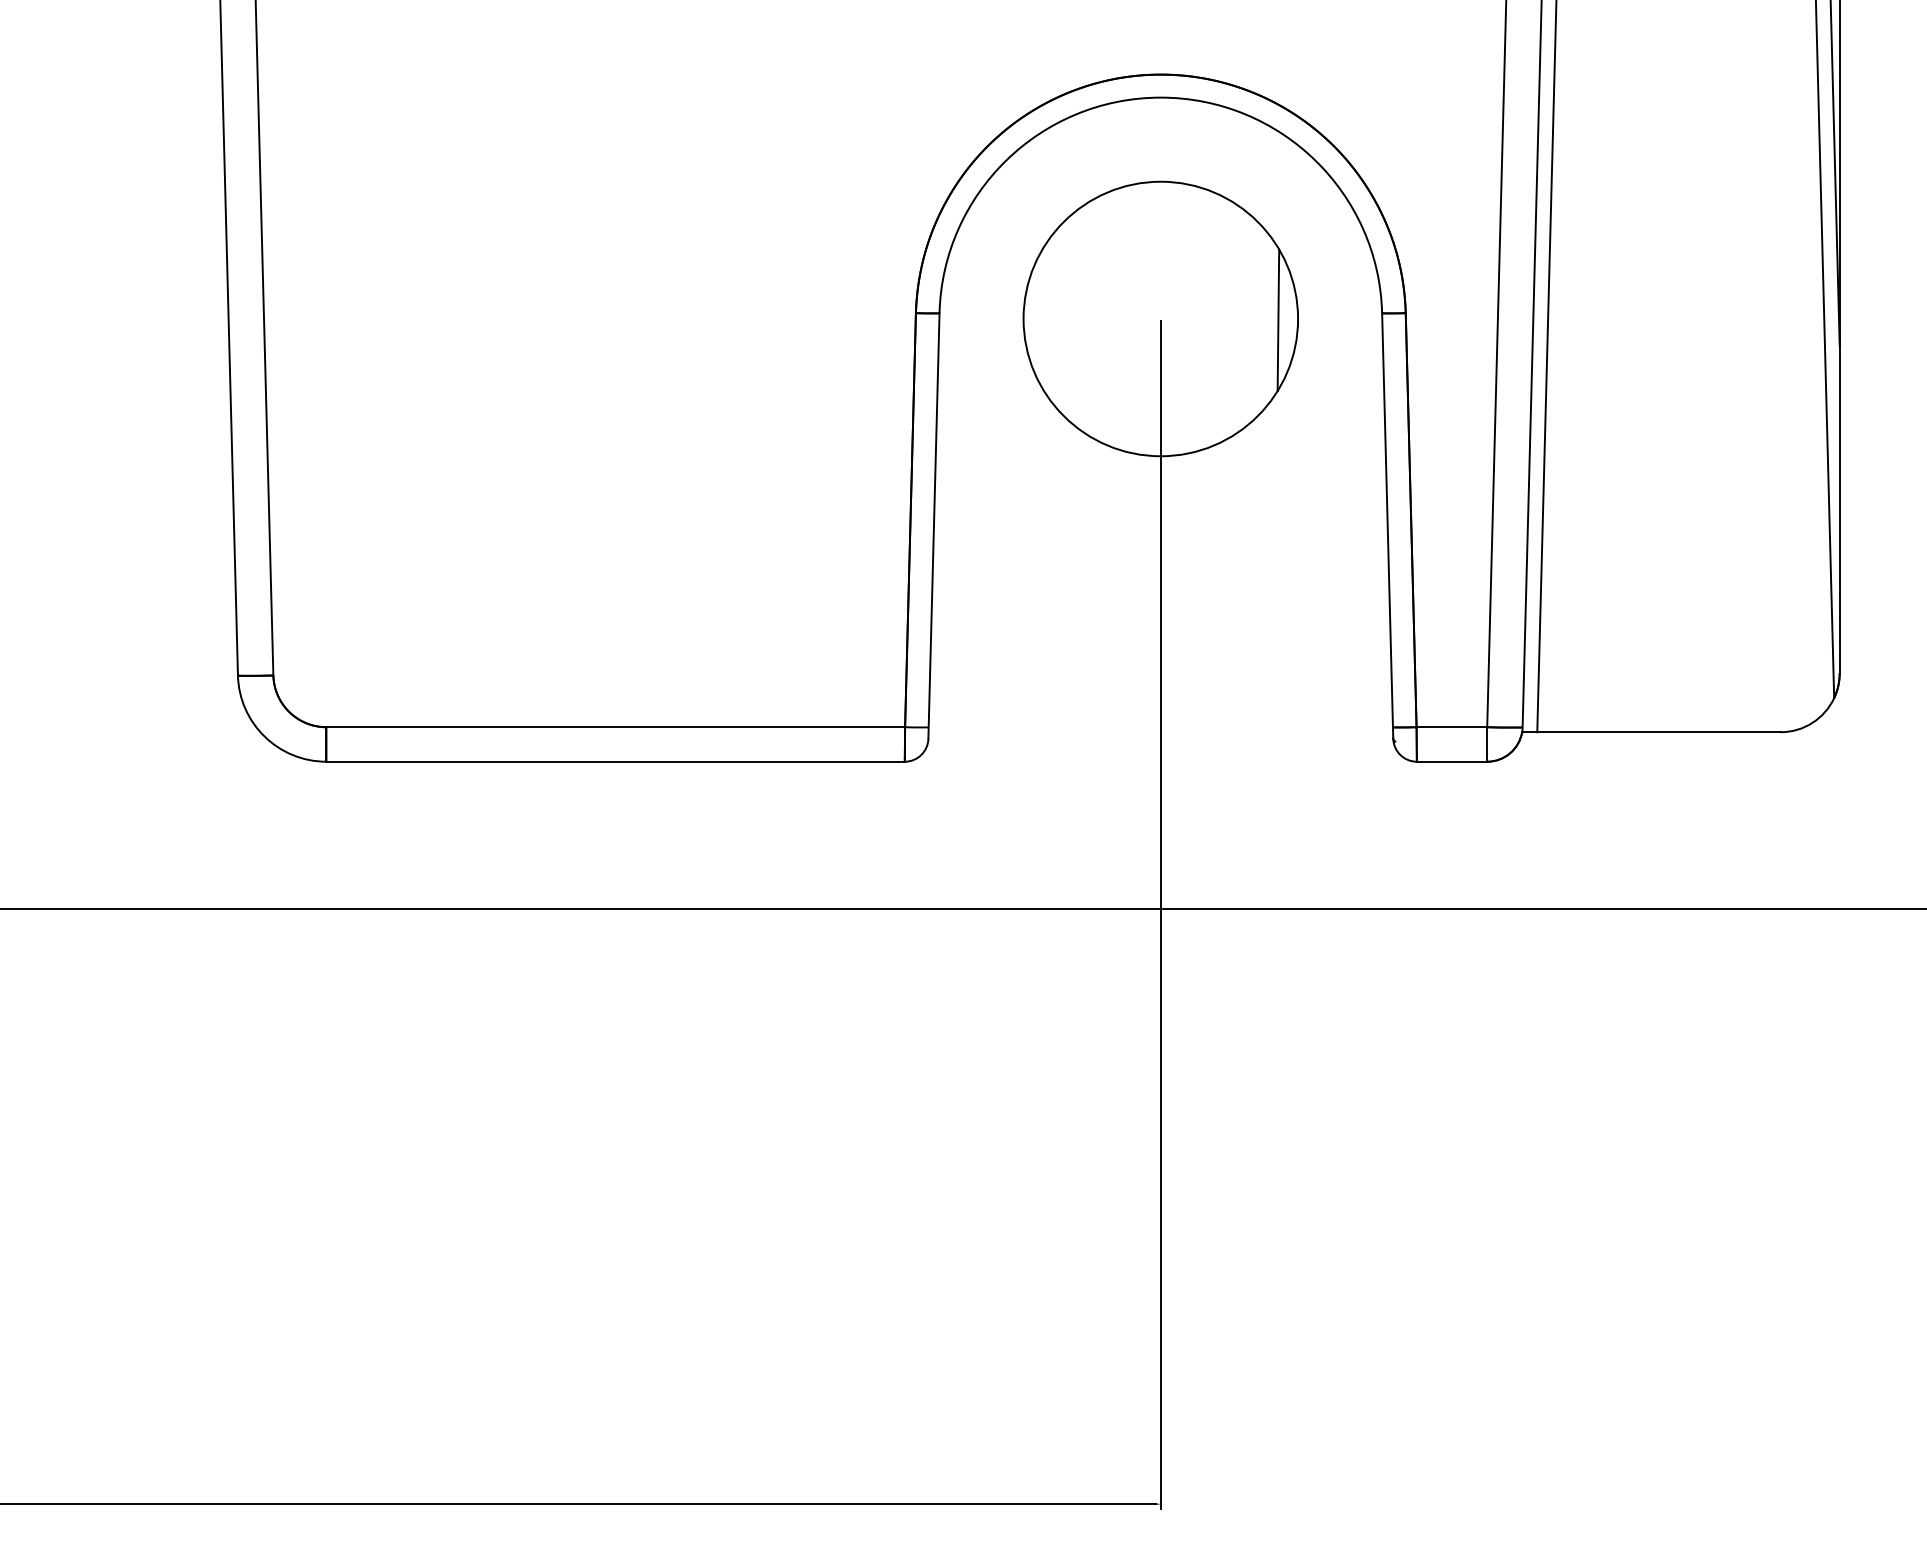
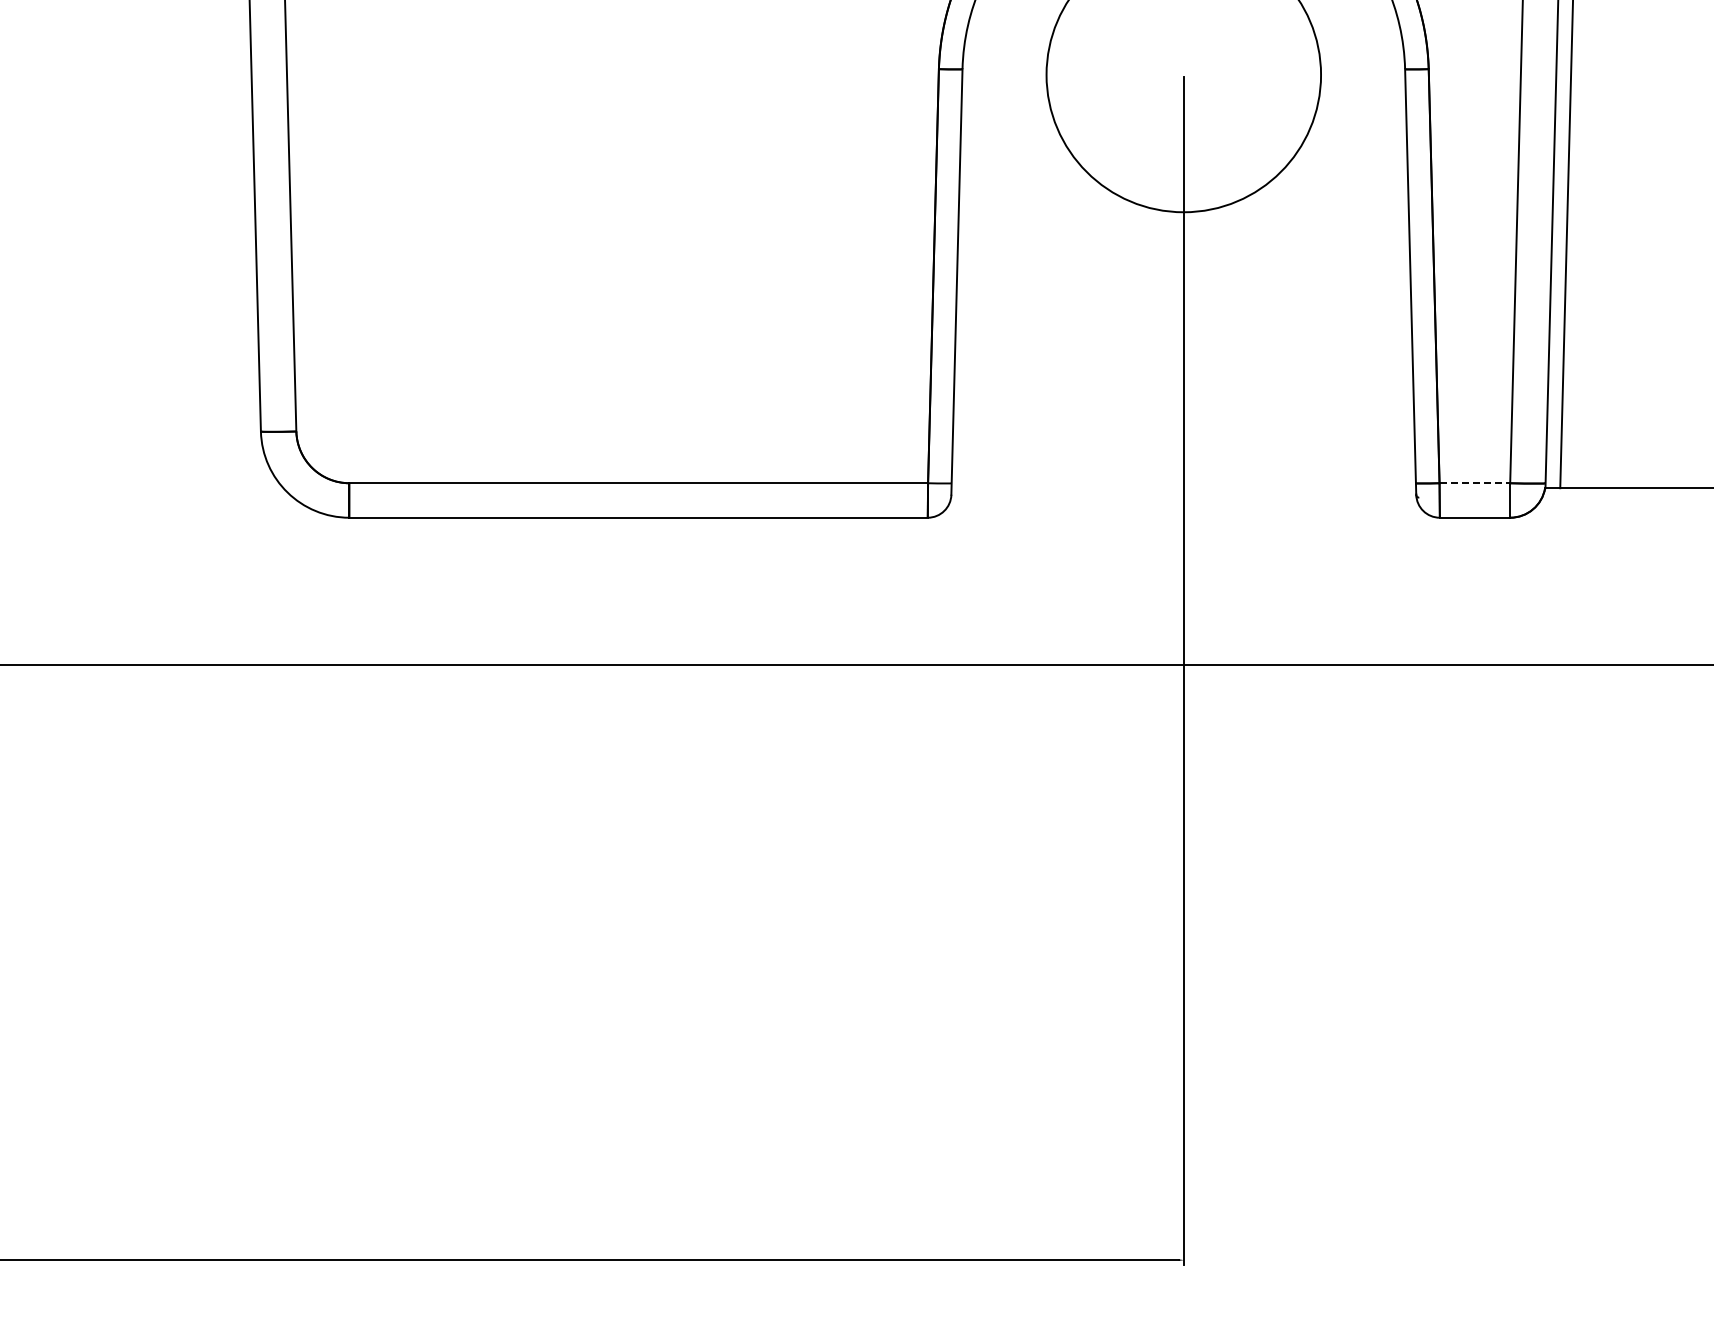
line: (1278, 320) -> (1301, 76), removed
line: (1452, 727) -> (1475, 483), solid -> dashed

